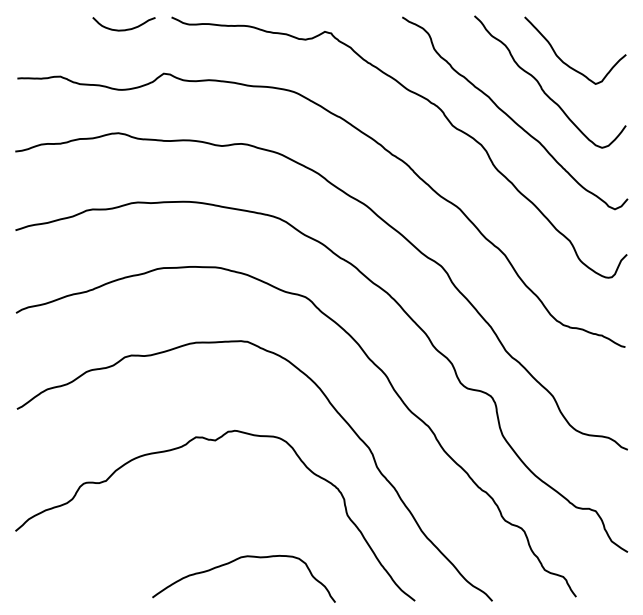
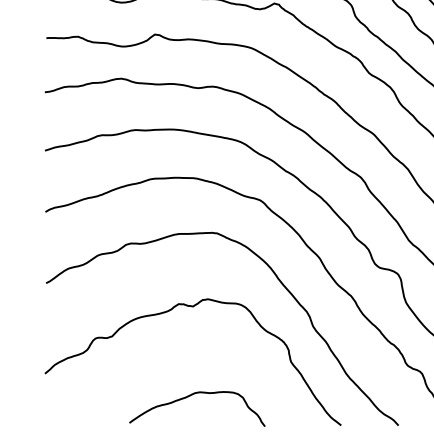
curve: (234, 561) -> (190, 396), moved

